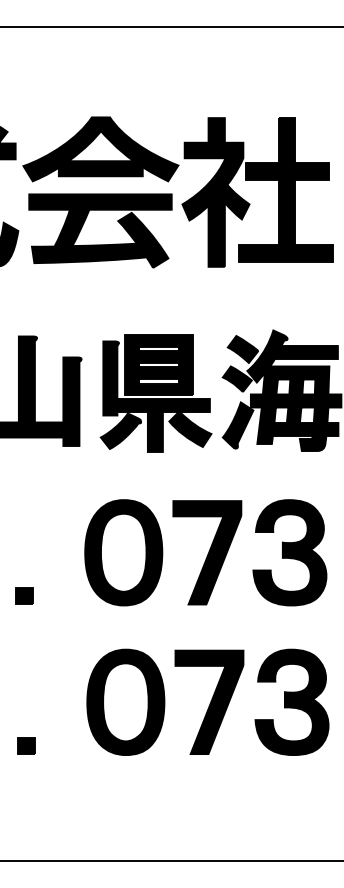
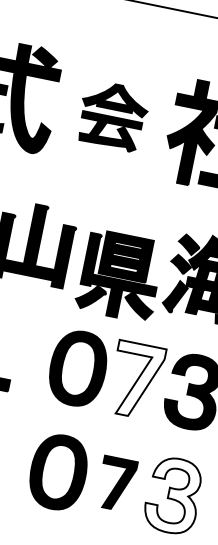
part: (100, 192) -> (112, 116), size x0.6
part: (155, 393) -> (119, 276), moved
fill: (207, 552) -> (136, 380), removed
part: (209, 701) -> (116, 483), size x0.7
fill: (291, 702) -> (173, 495), removed

